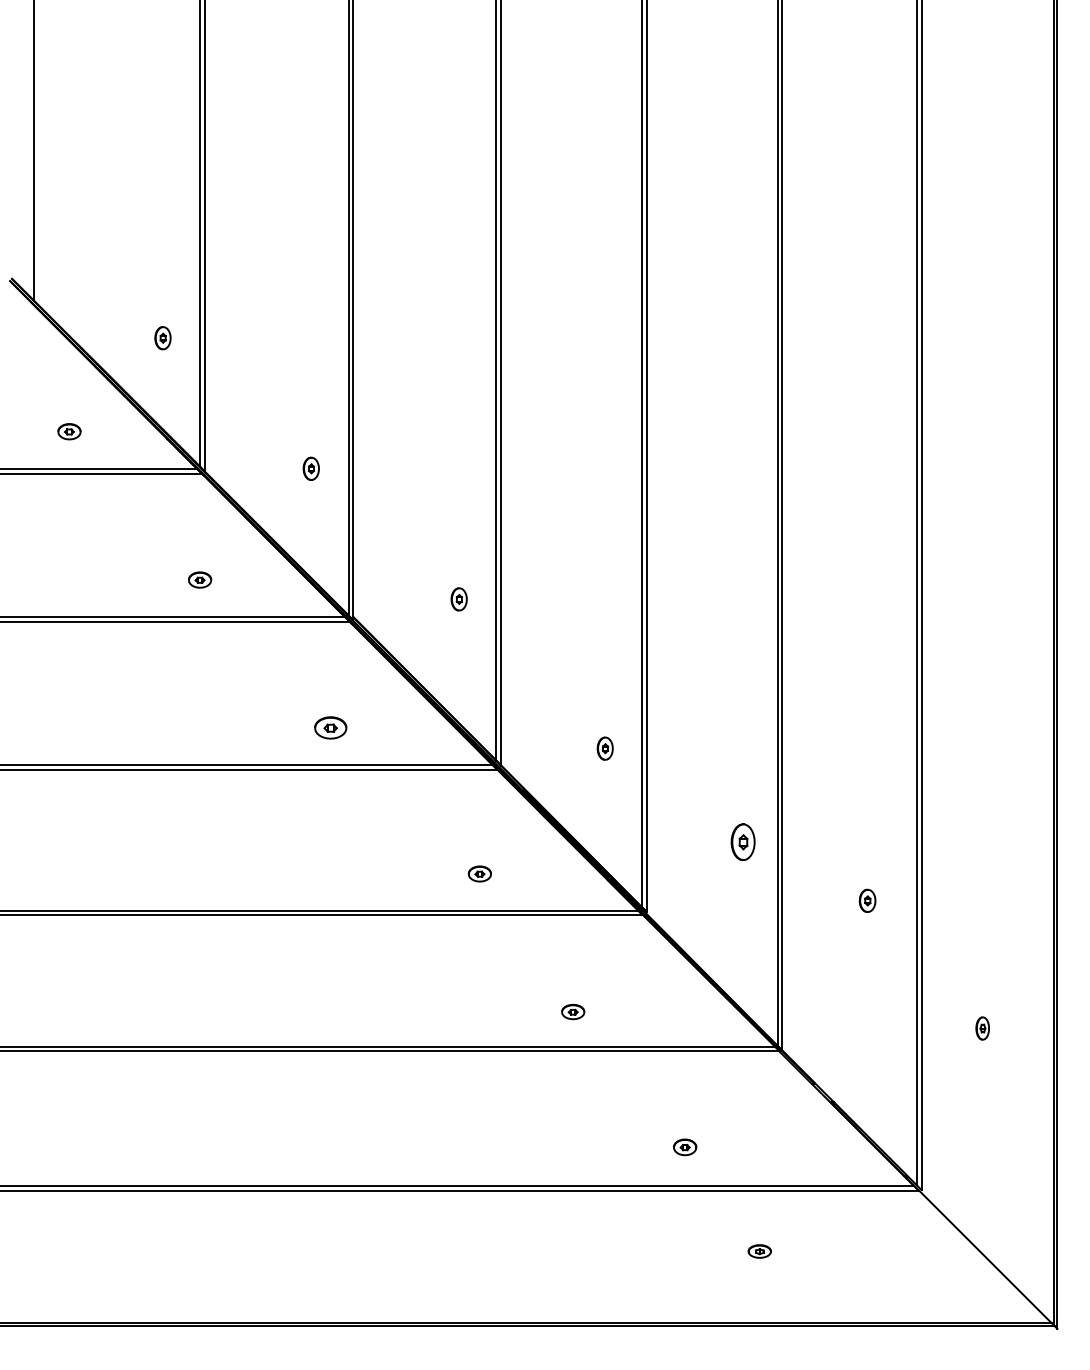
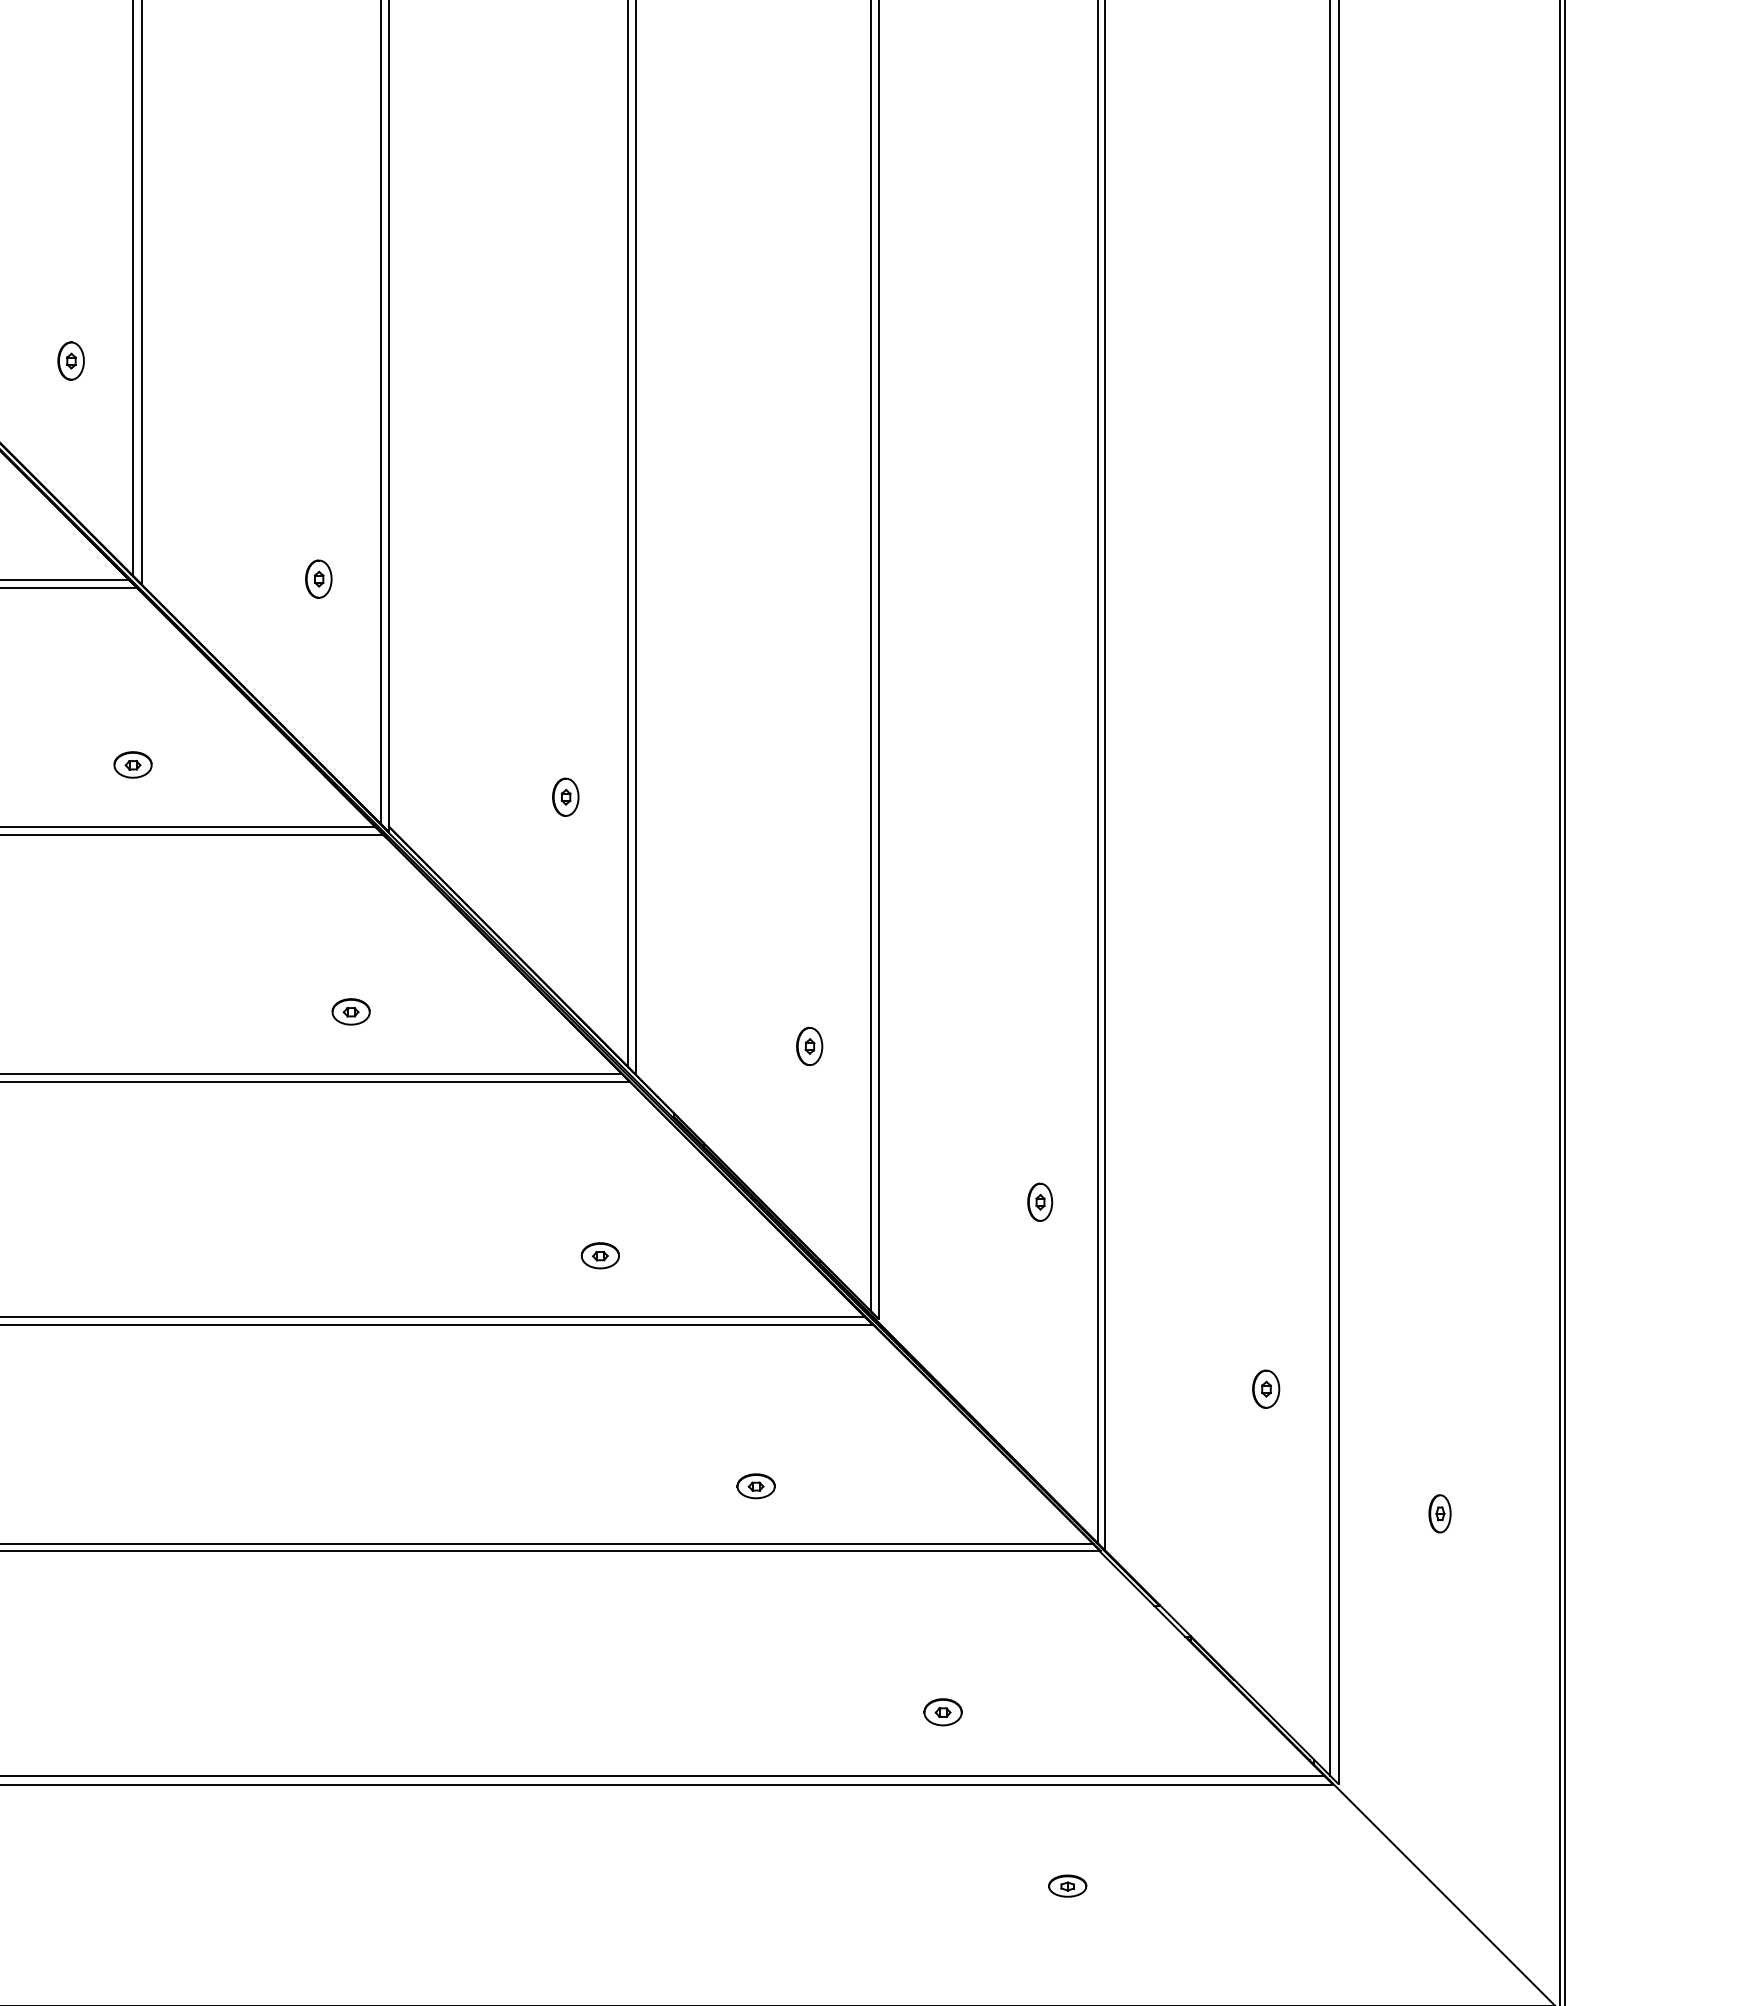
part: (330, 727) -> (350, 1011), size x0.71
part: (743, 841) -> (1040, 1201), size x0.62
part: (867, 900) -> (1265, 1388), moved

